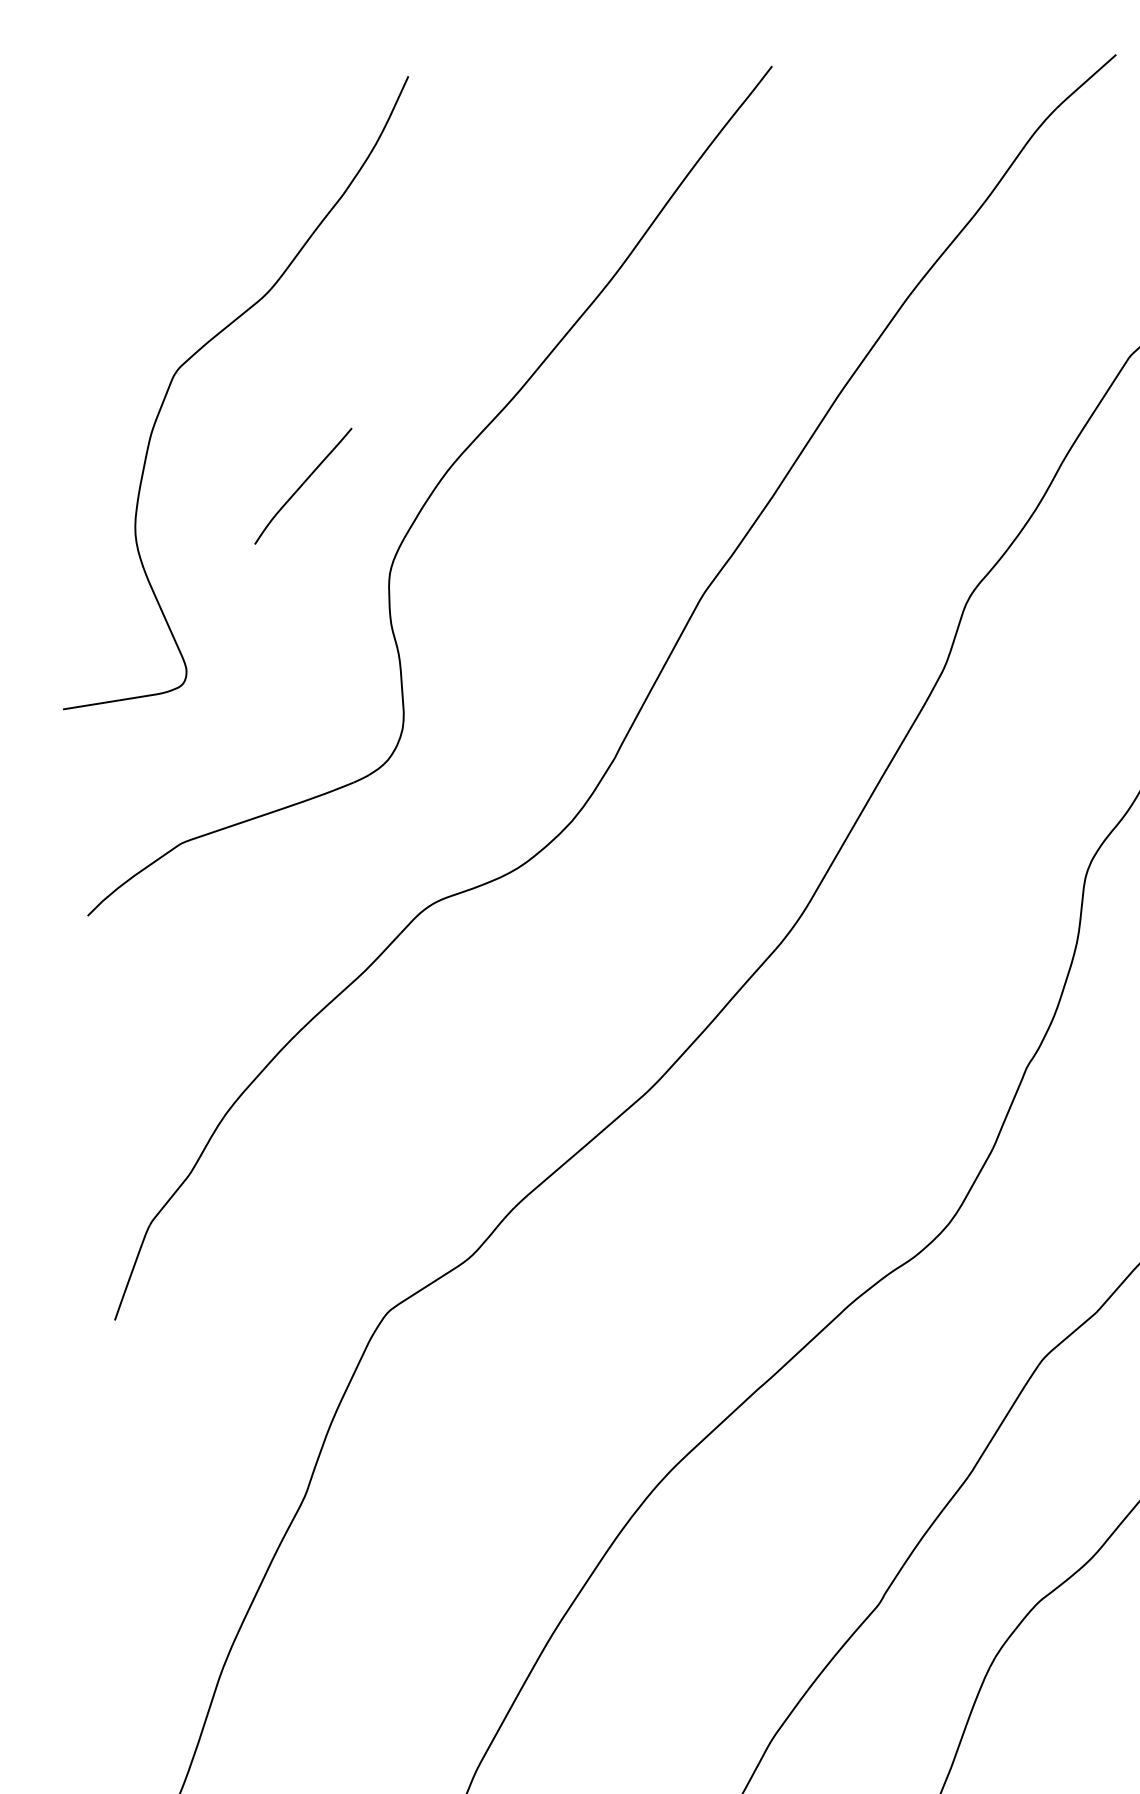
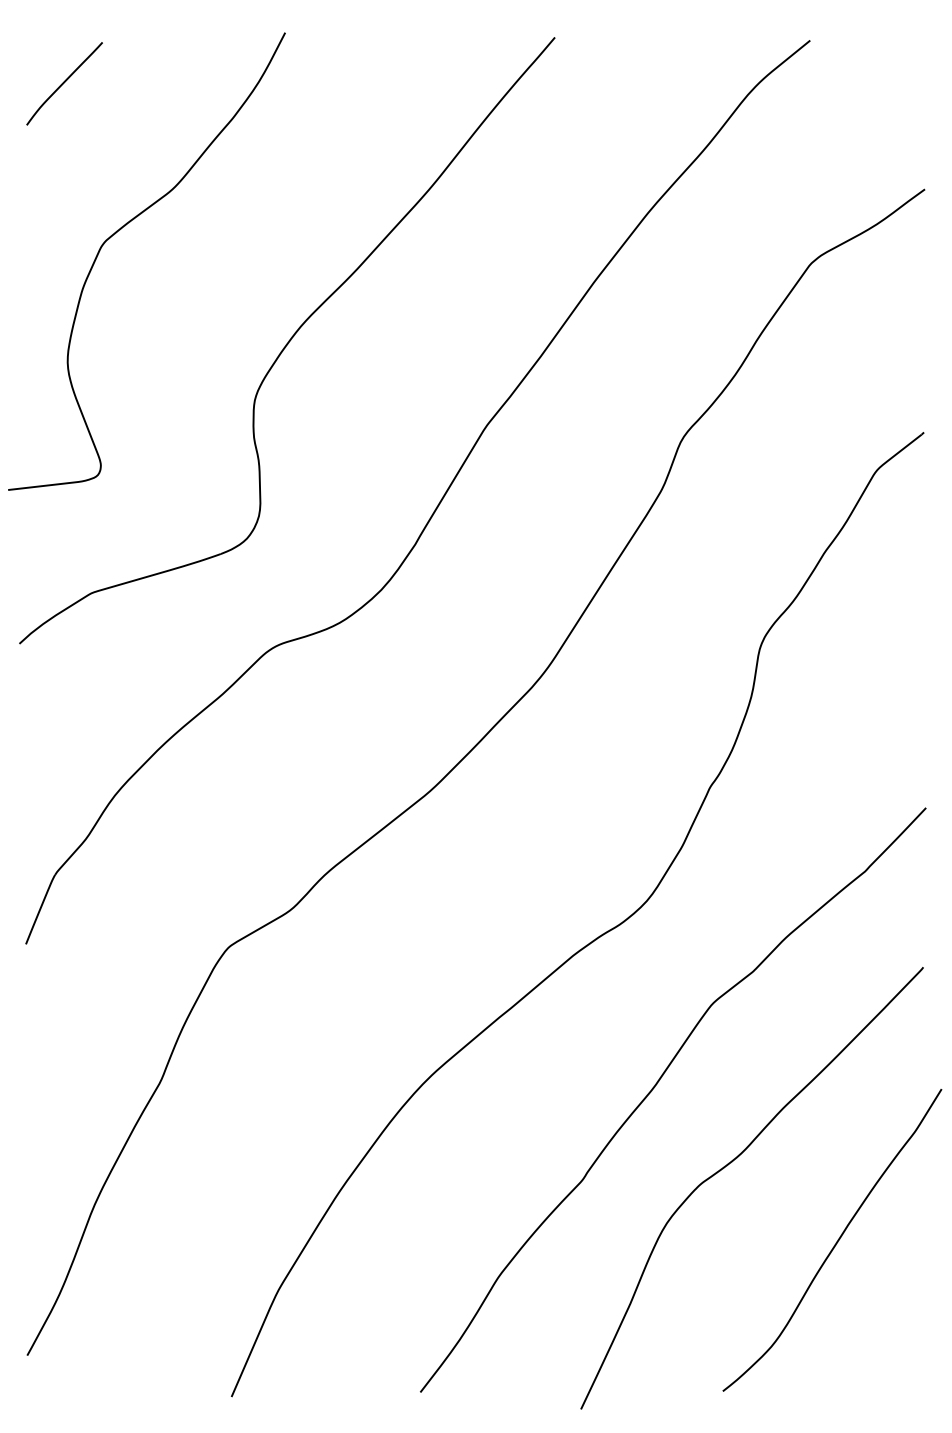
curve: (303, 485) -> (64, 83), moved

